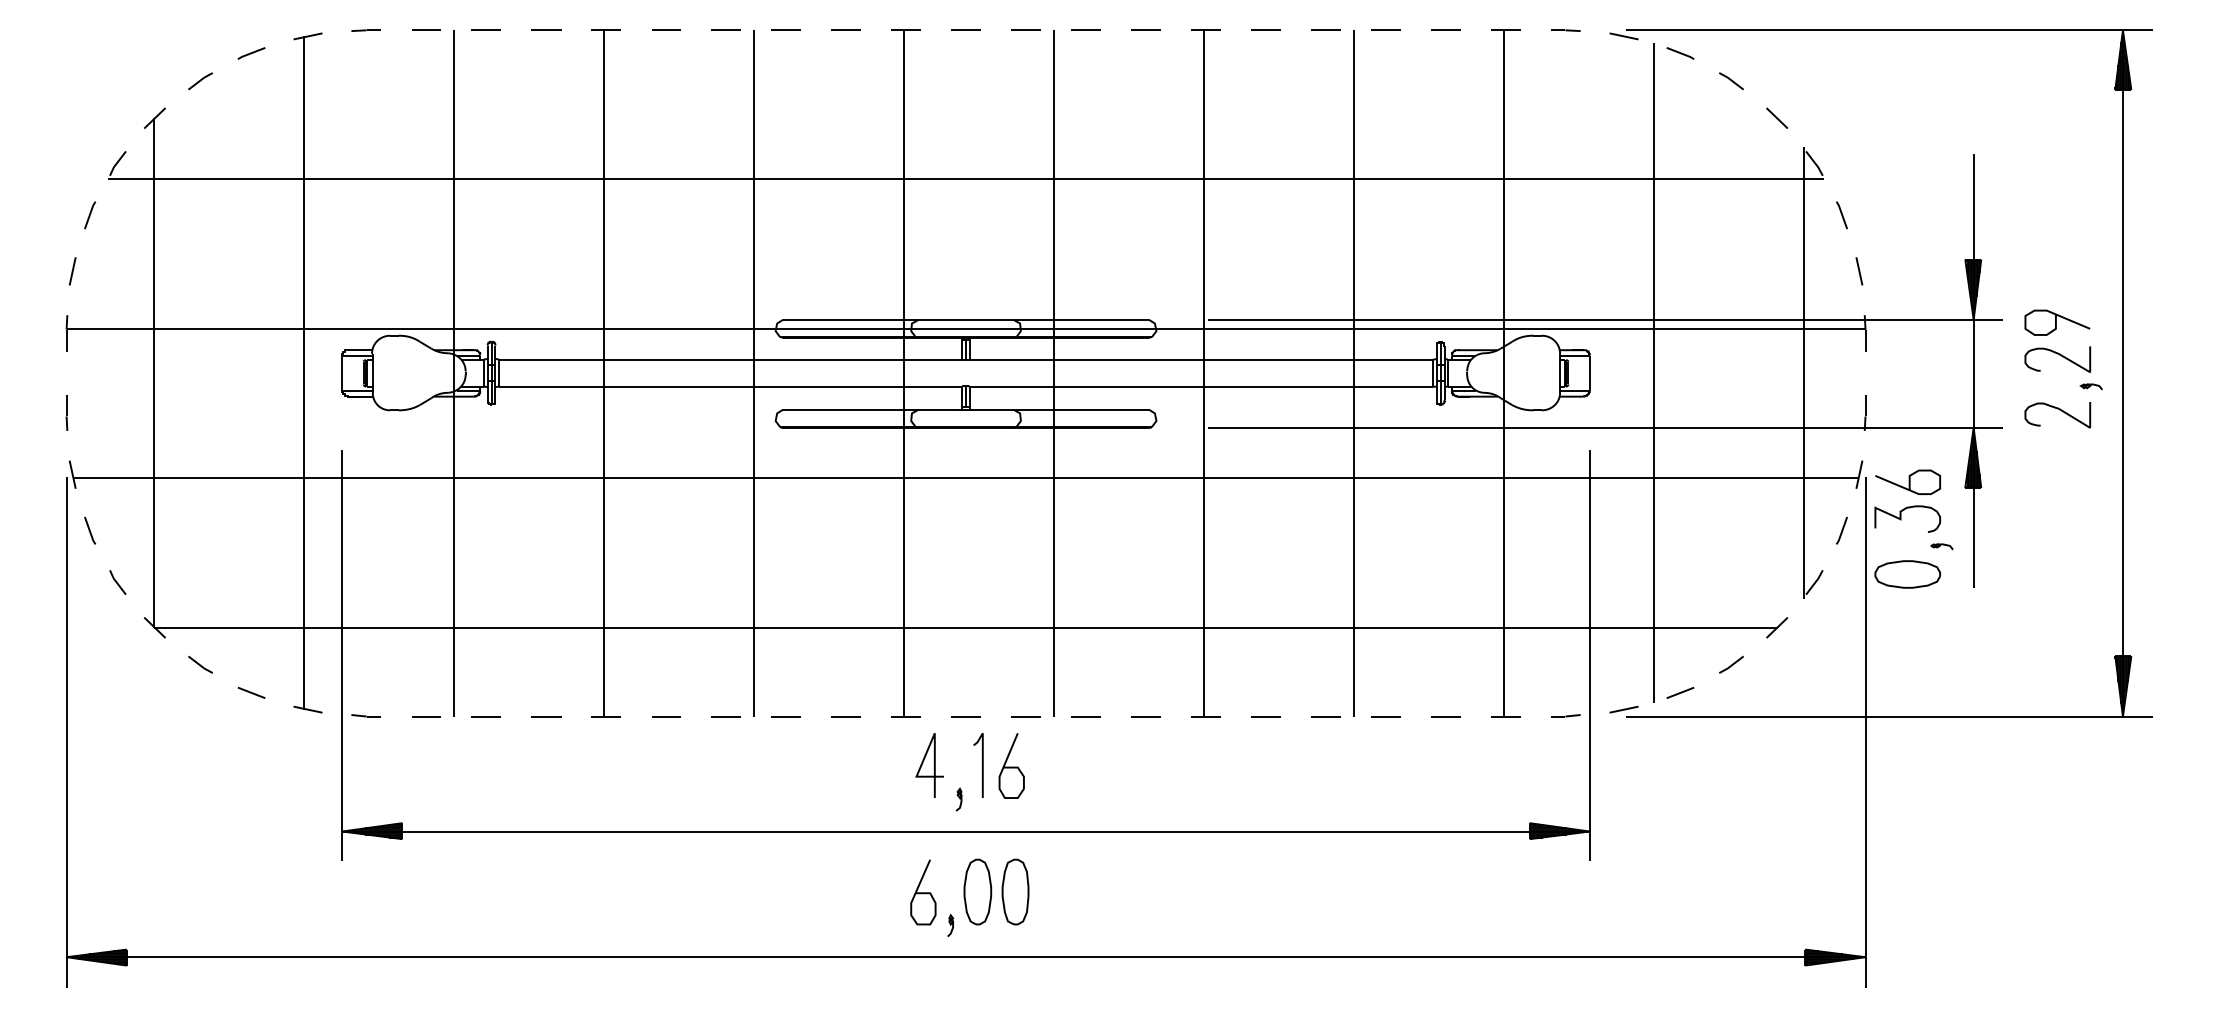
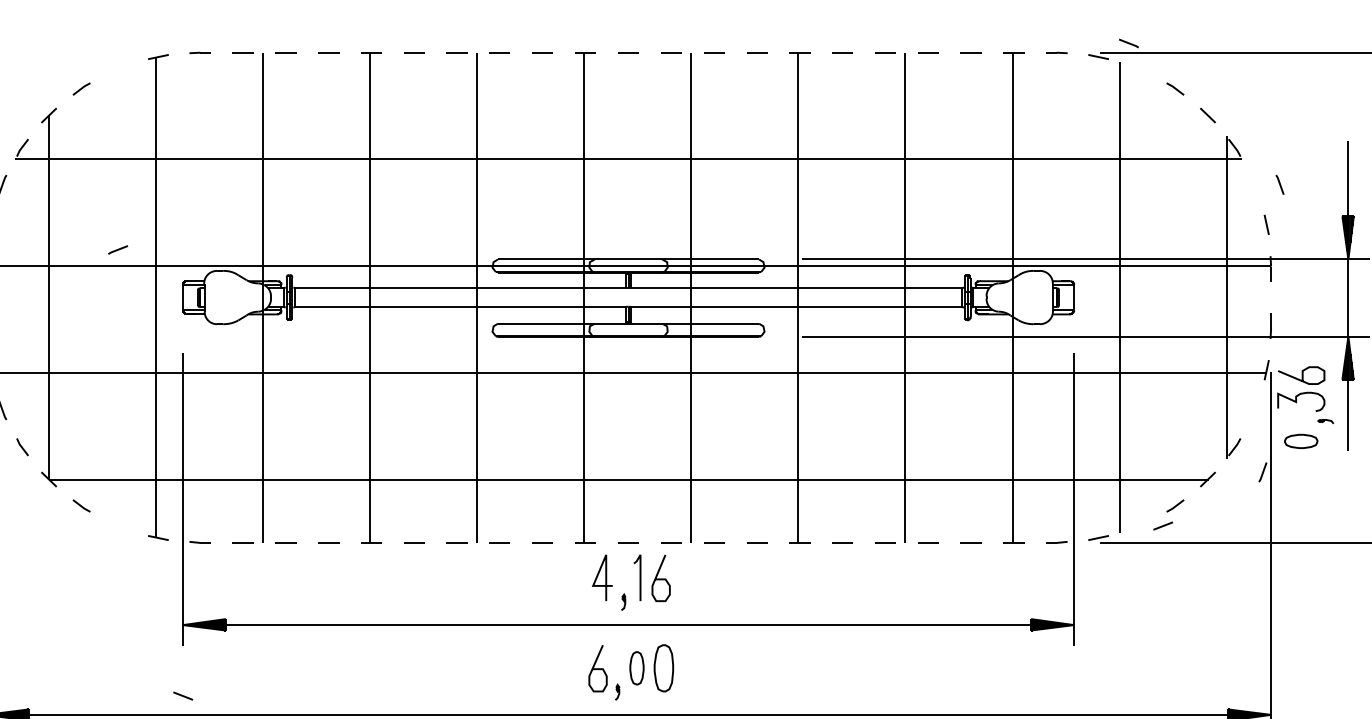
line: (251, 53) -> (118, 250), moved
line: (1680, 53) -> (1128, 43), moved
line: (1841, 215) -> (1279, 185), moved
line: (1841, 530) -> (1262, 472), moved
part: (1907, 574) -> (1301, 441), size x0.7
line: (251, 692) -> (183, 695), moved
line: (1680, 692) -> (1163, 525), moved
part: (977, 891) -> (636, 667), size x0.7

